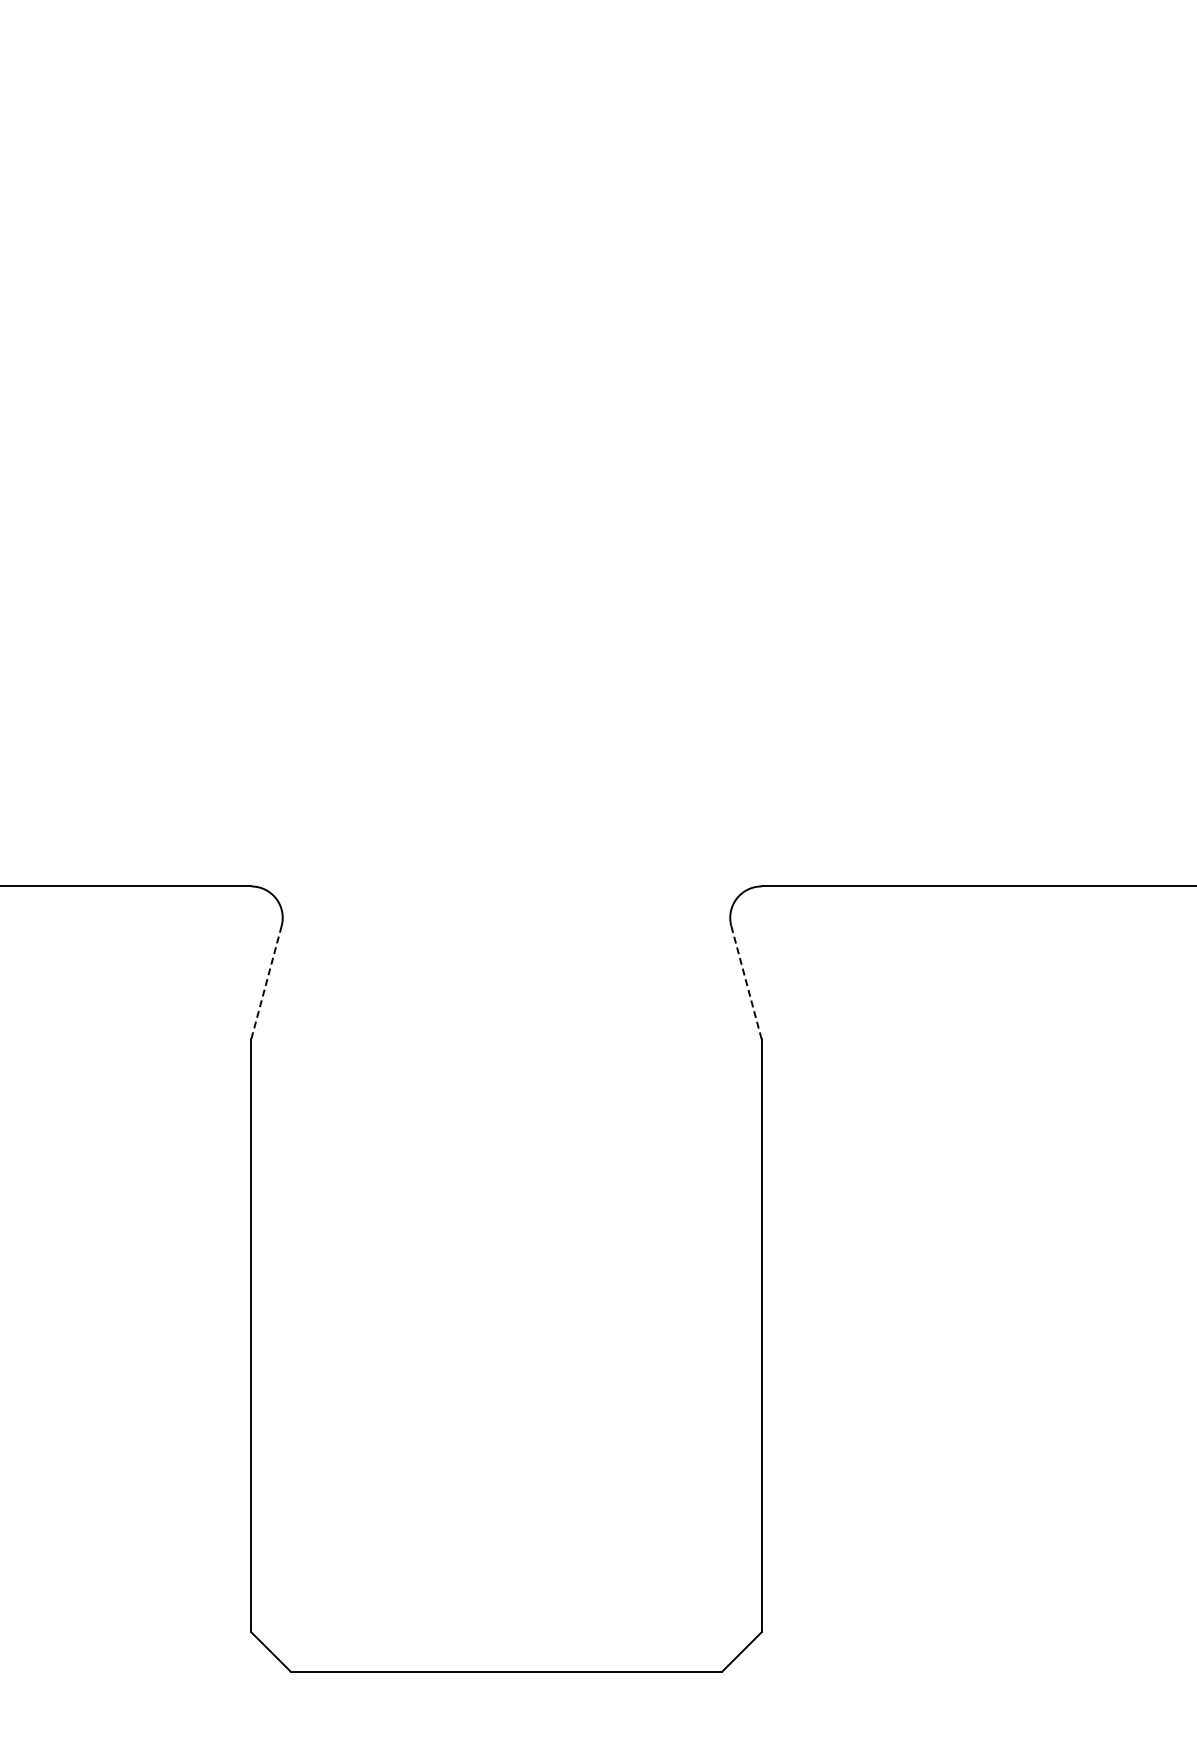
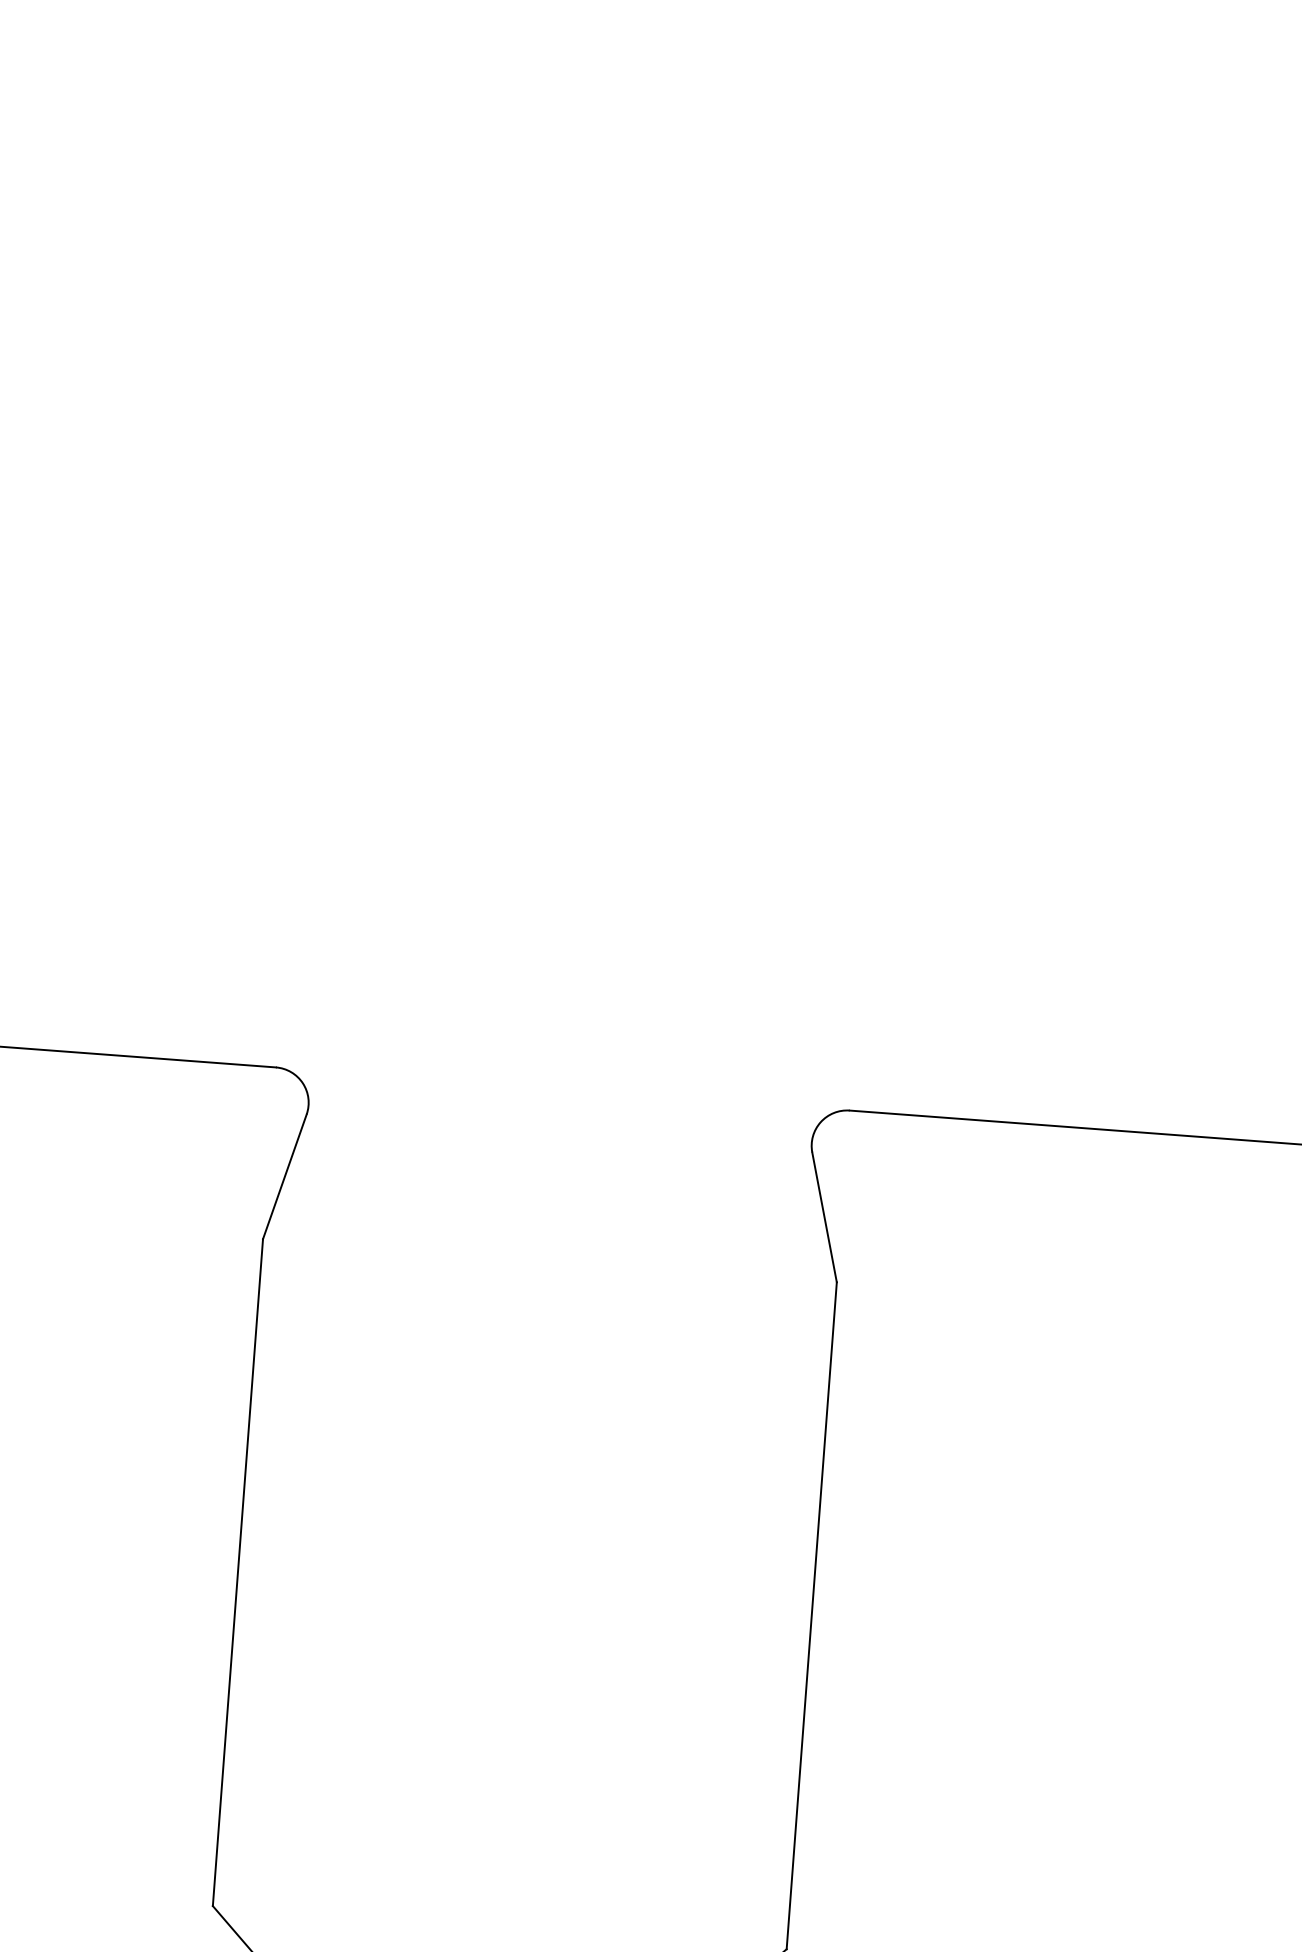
line: (266, 982) -> (284, 1176), dashed -> solid
line: (746, 982) -> (824, 1217), dashed -> solid

